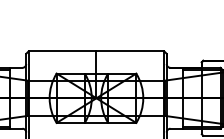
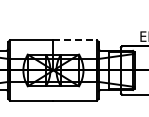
line: (130, 51) -> (75, 40), solid -> dashed

